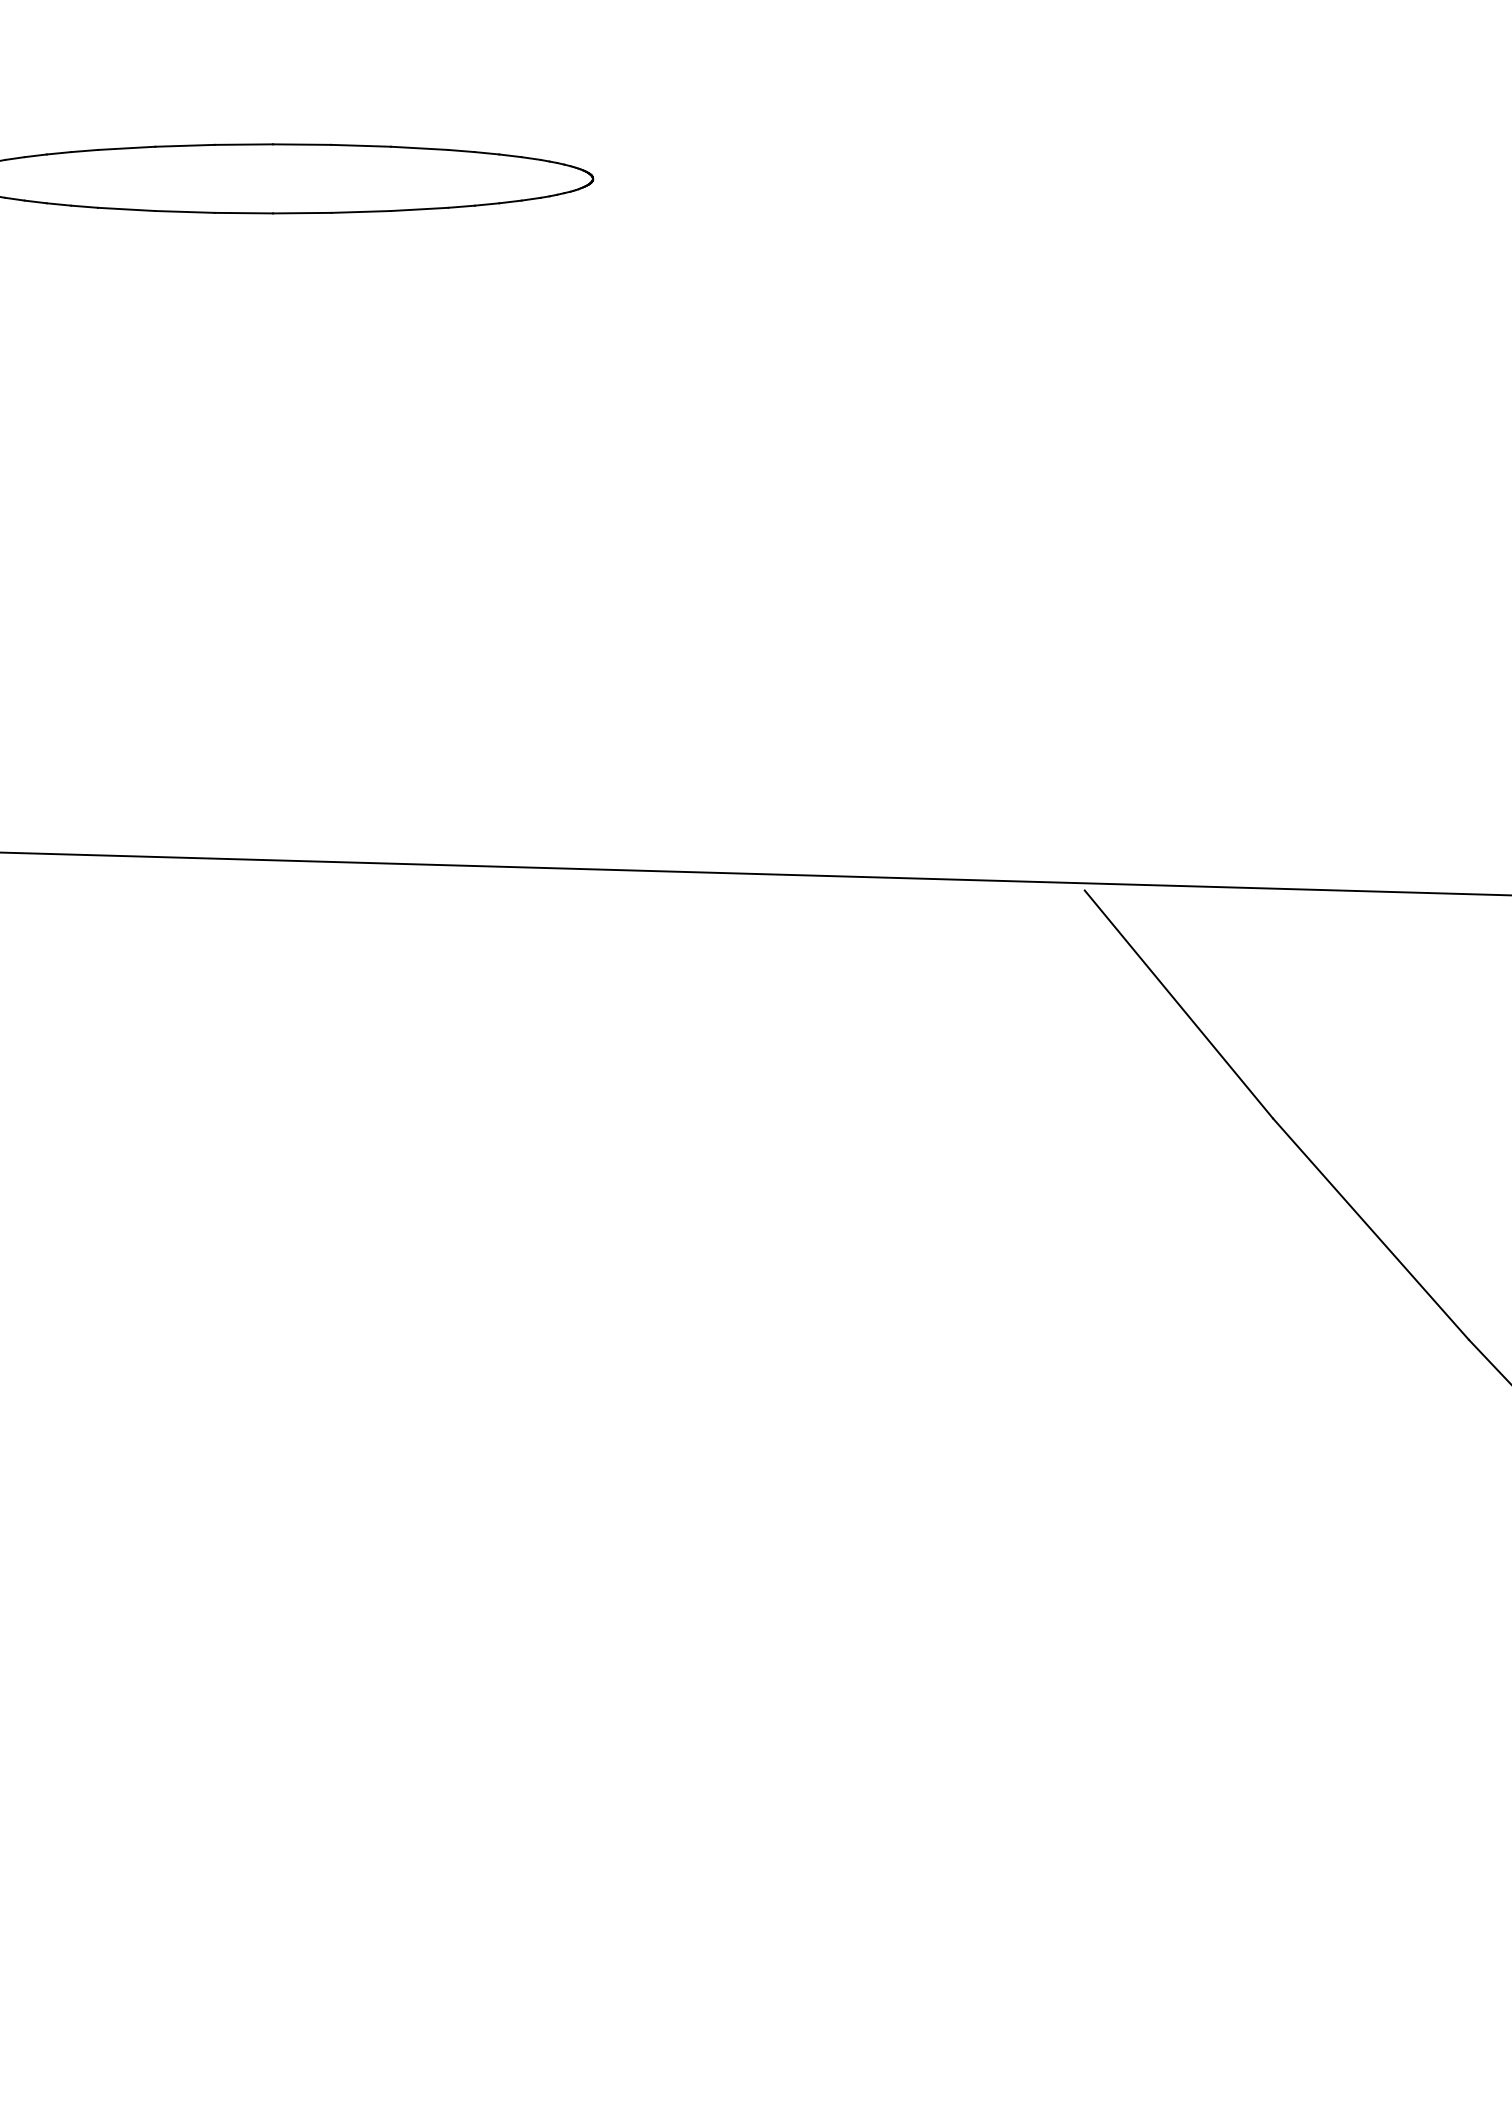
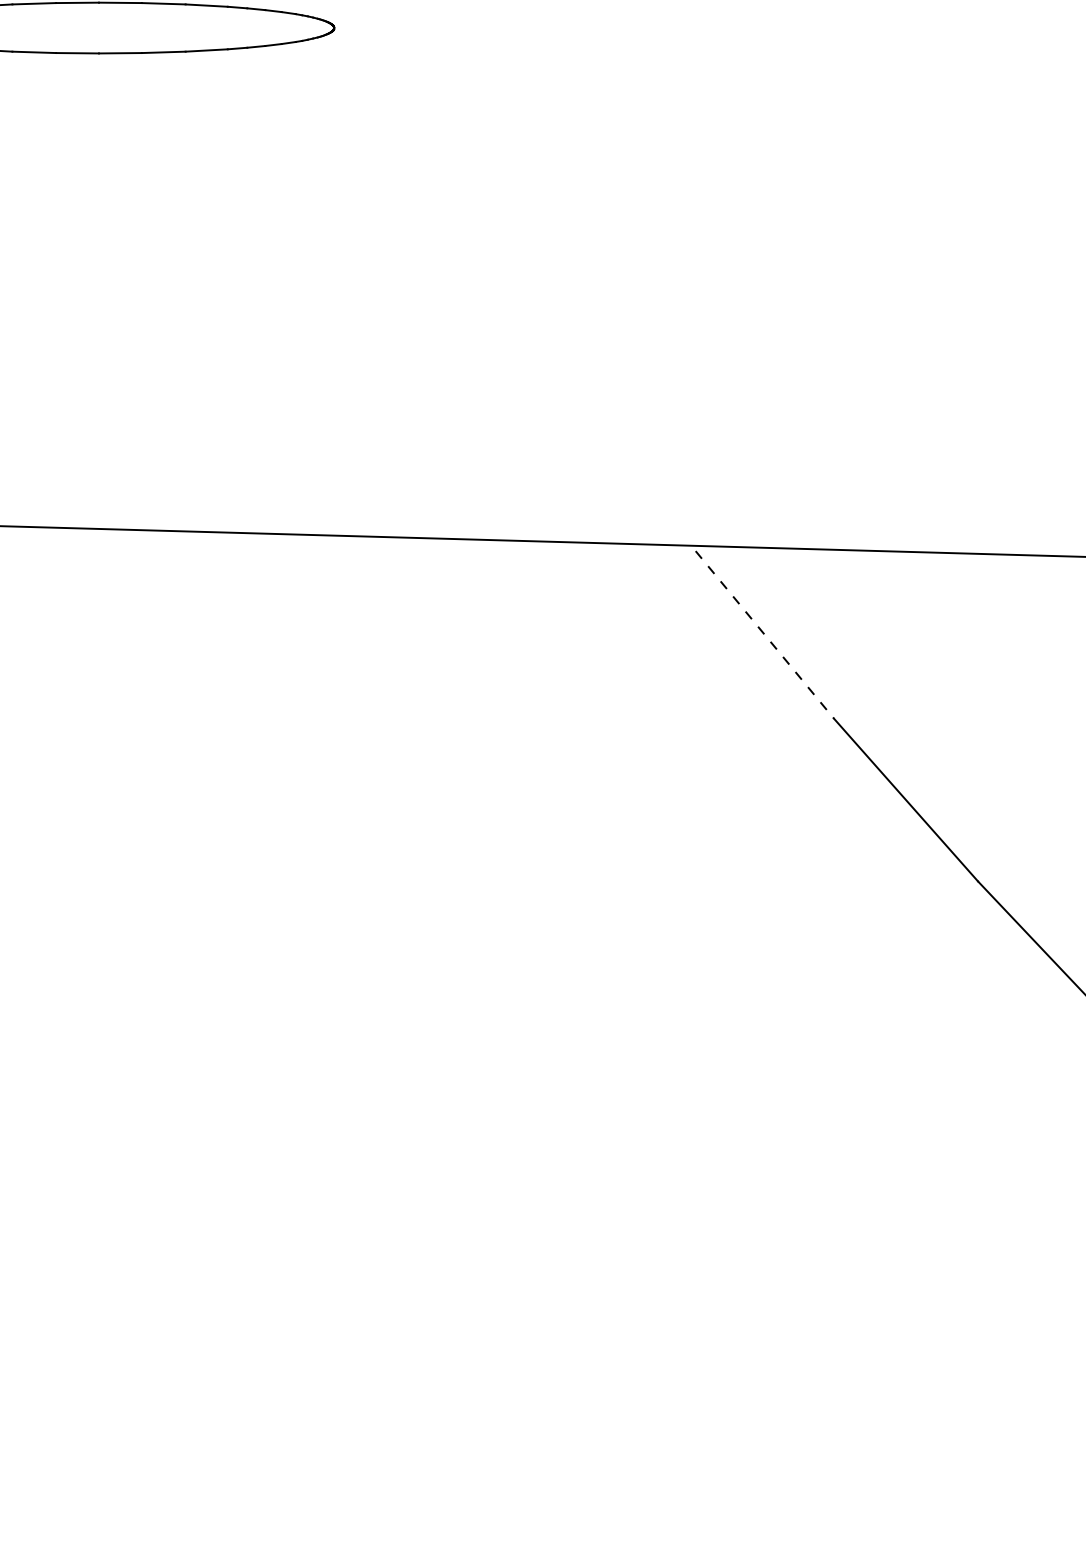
line: (1178, 1004) -> (764, 634), solid -> dashed

